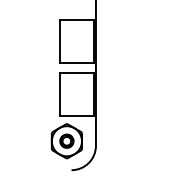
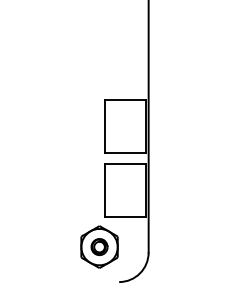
part: (66, 140) -> (99, 246), moved

